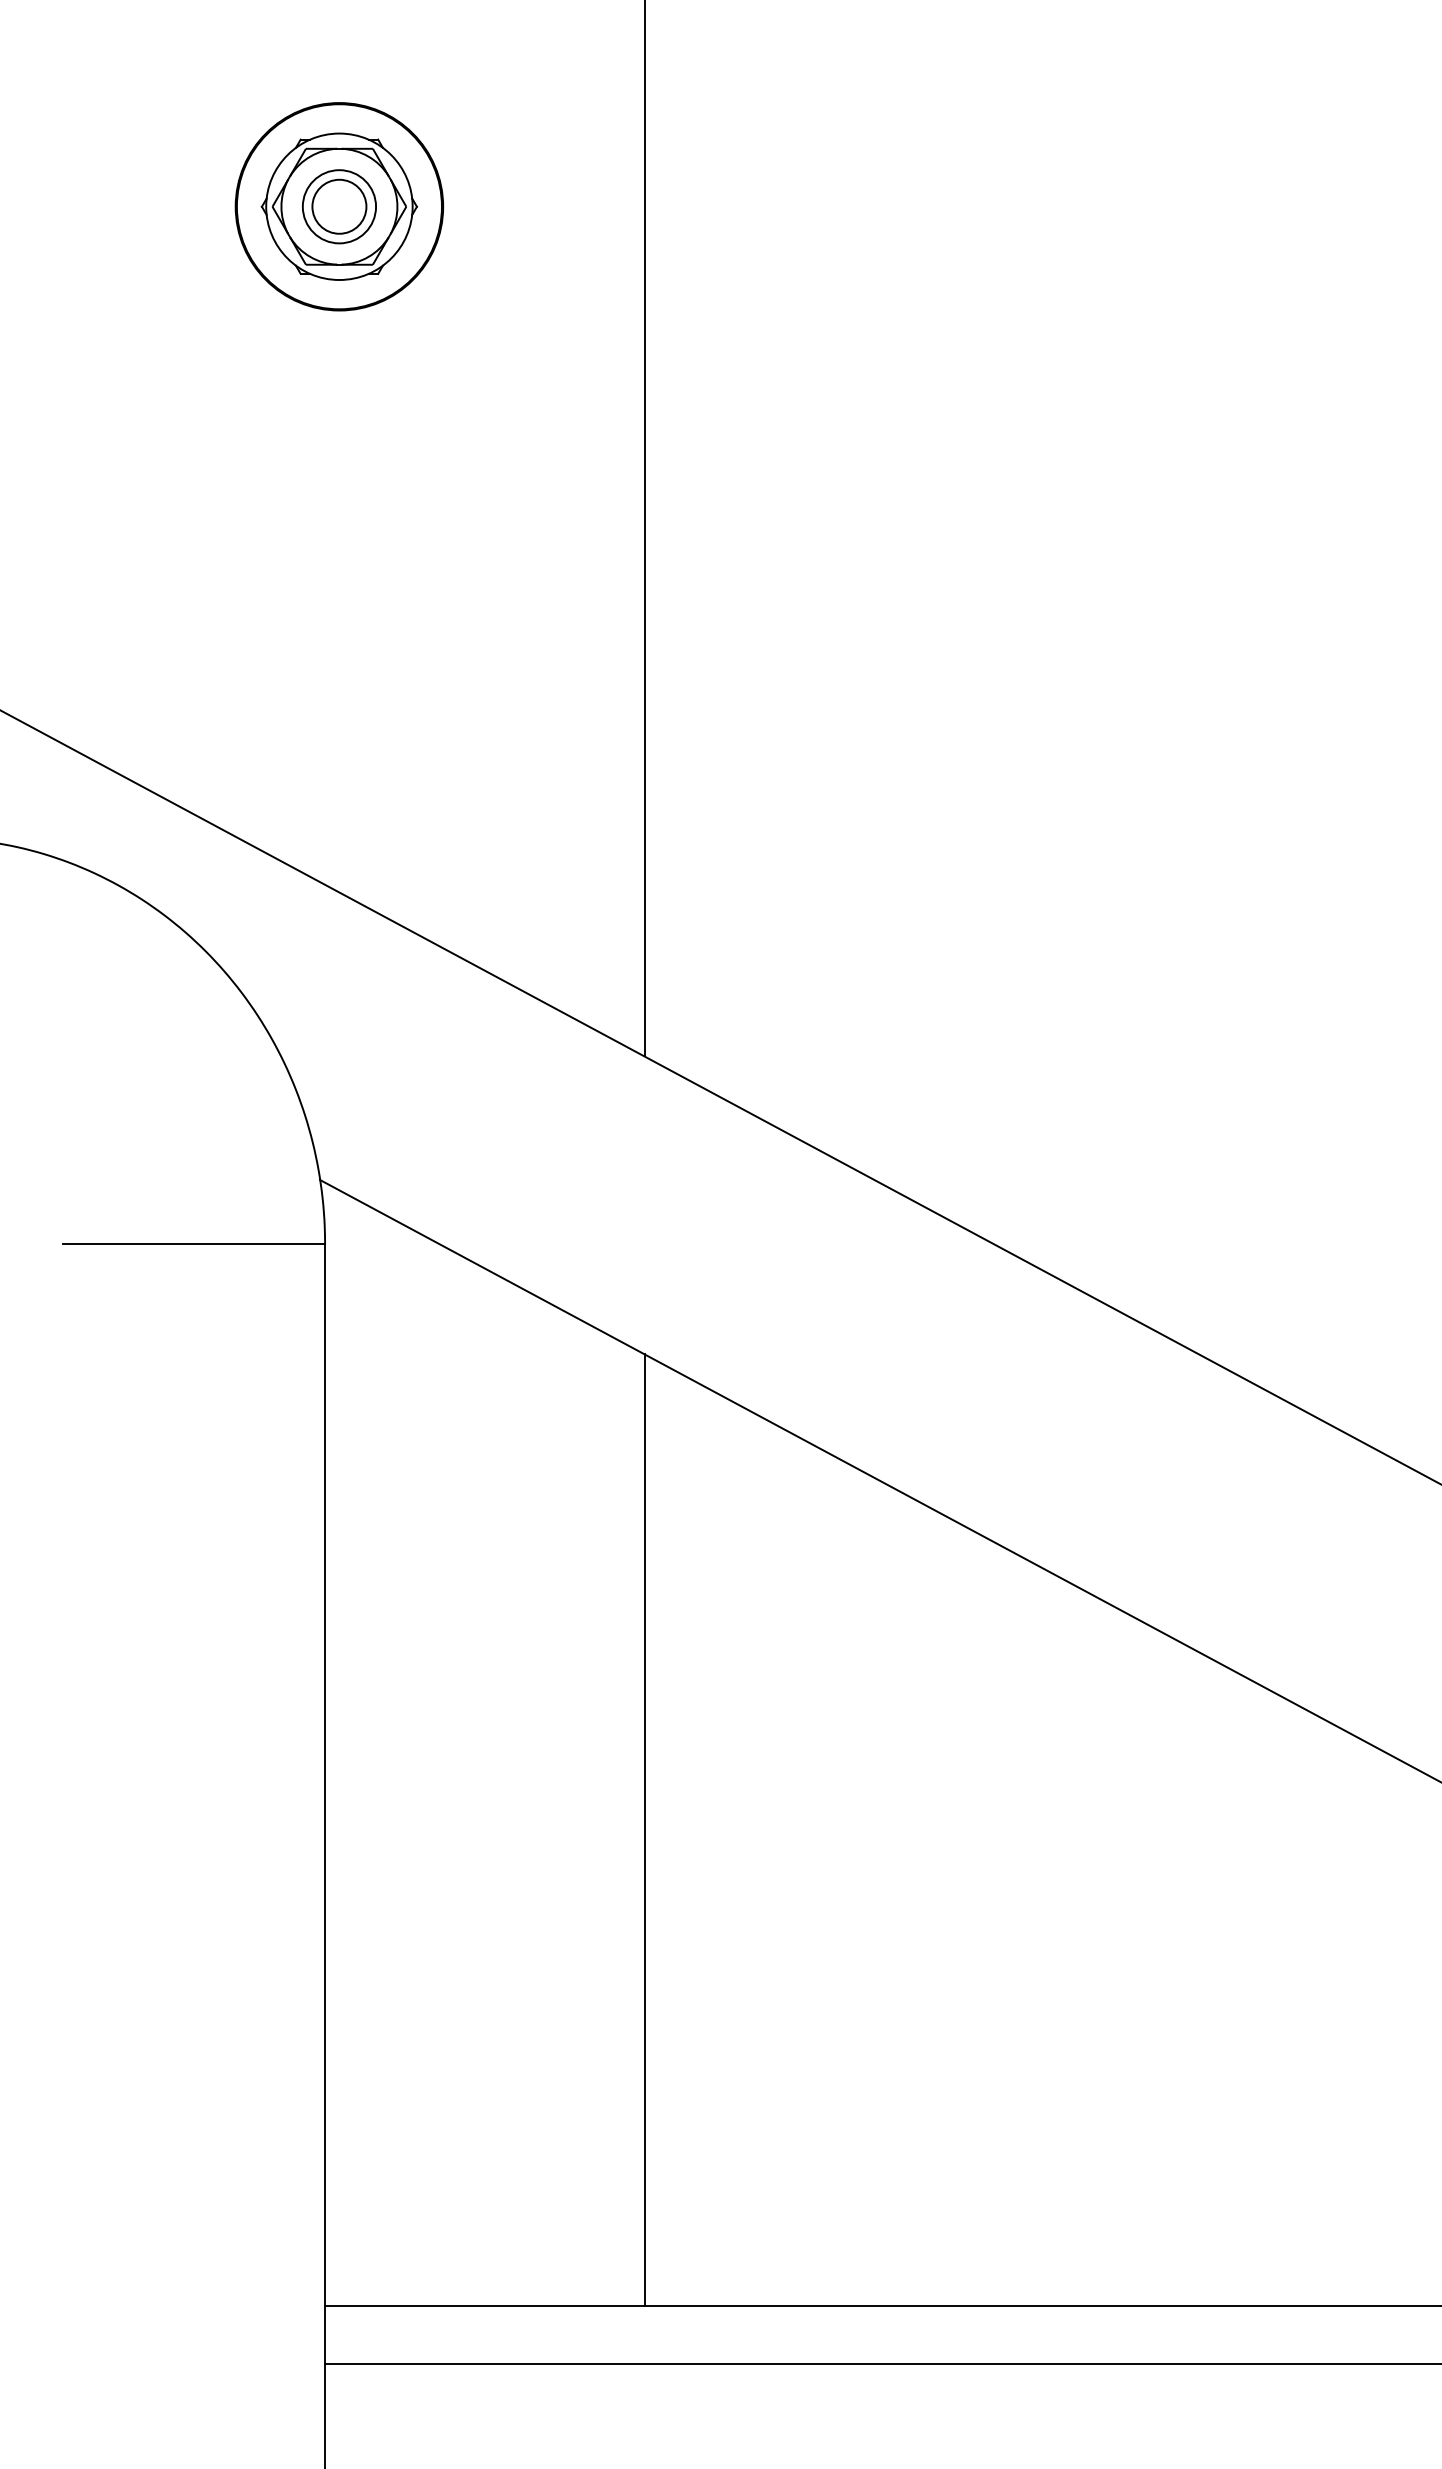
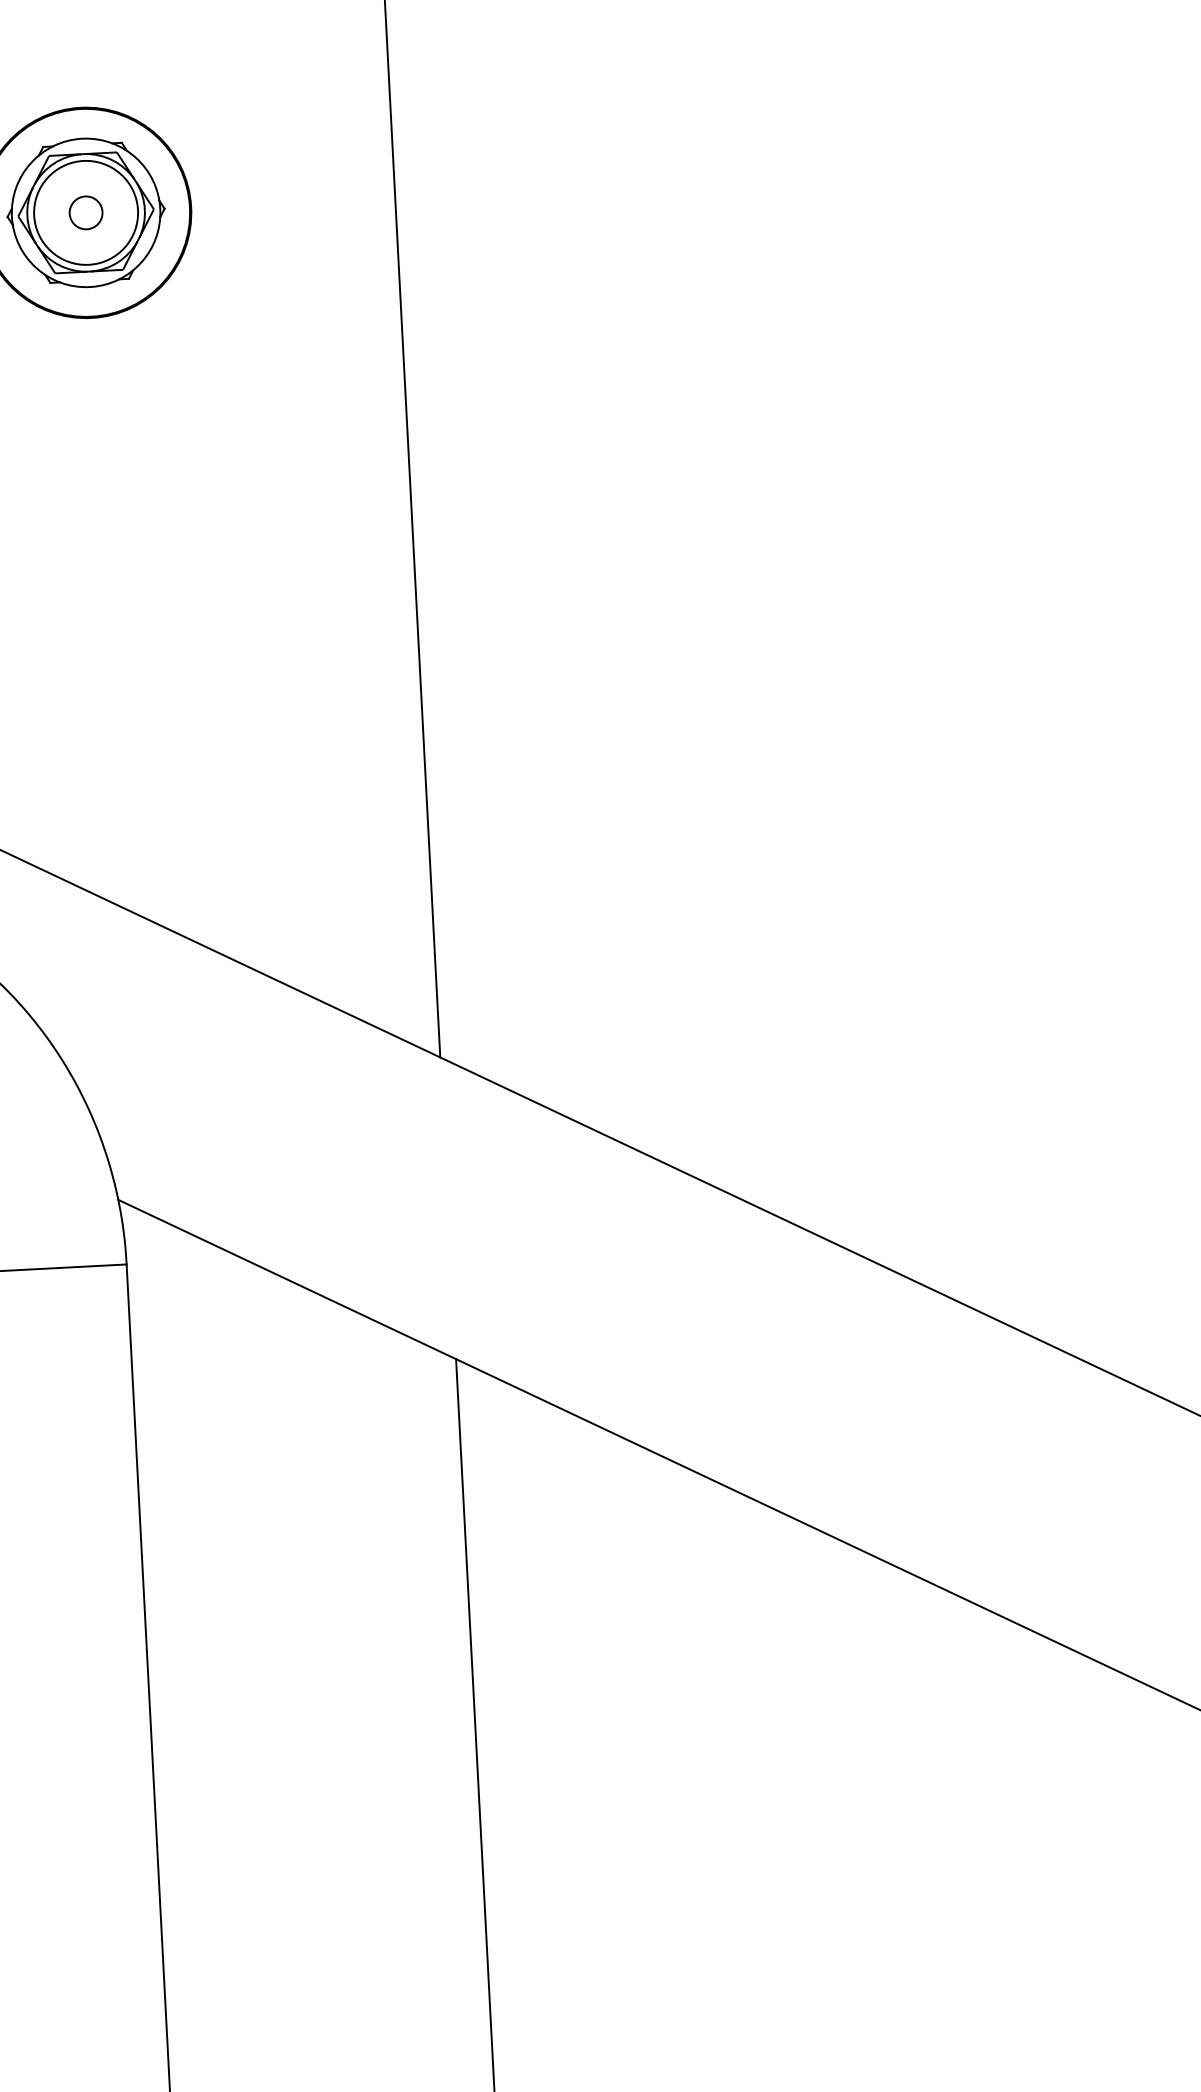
circle: (339, 206) -> (86, 212), size x0.6
circle: (339, 206) -> (86, 212), size x1.4

